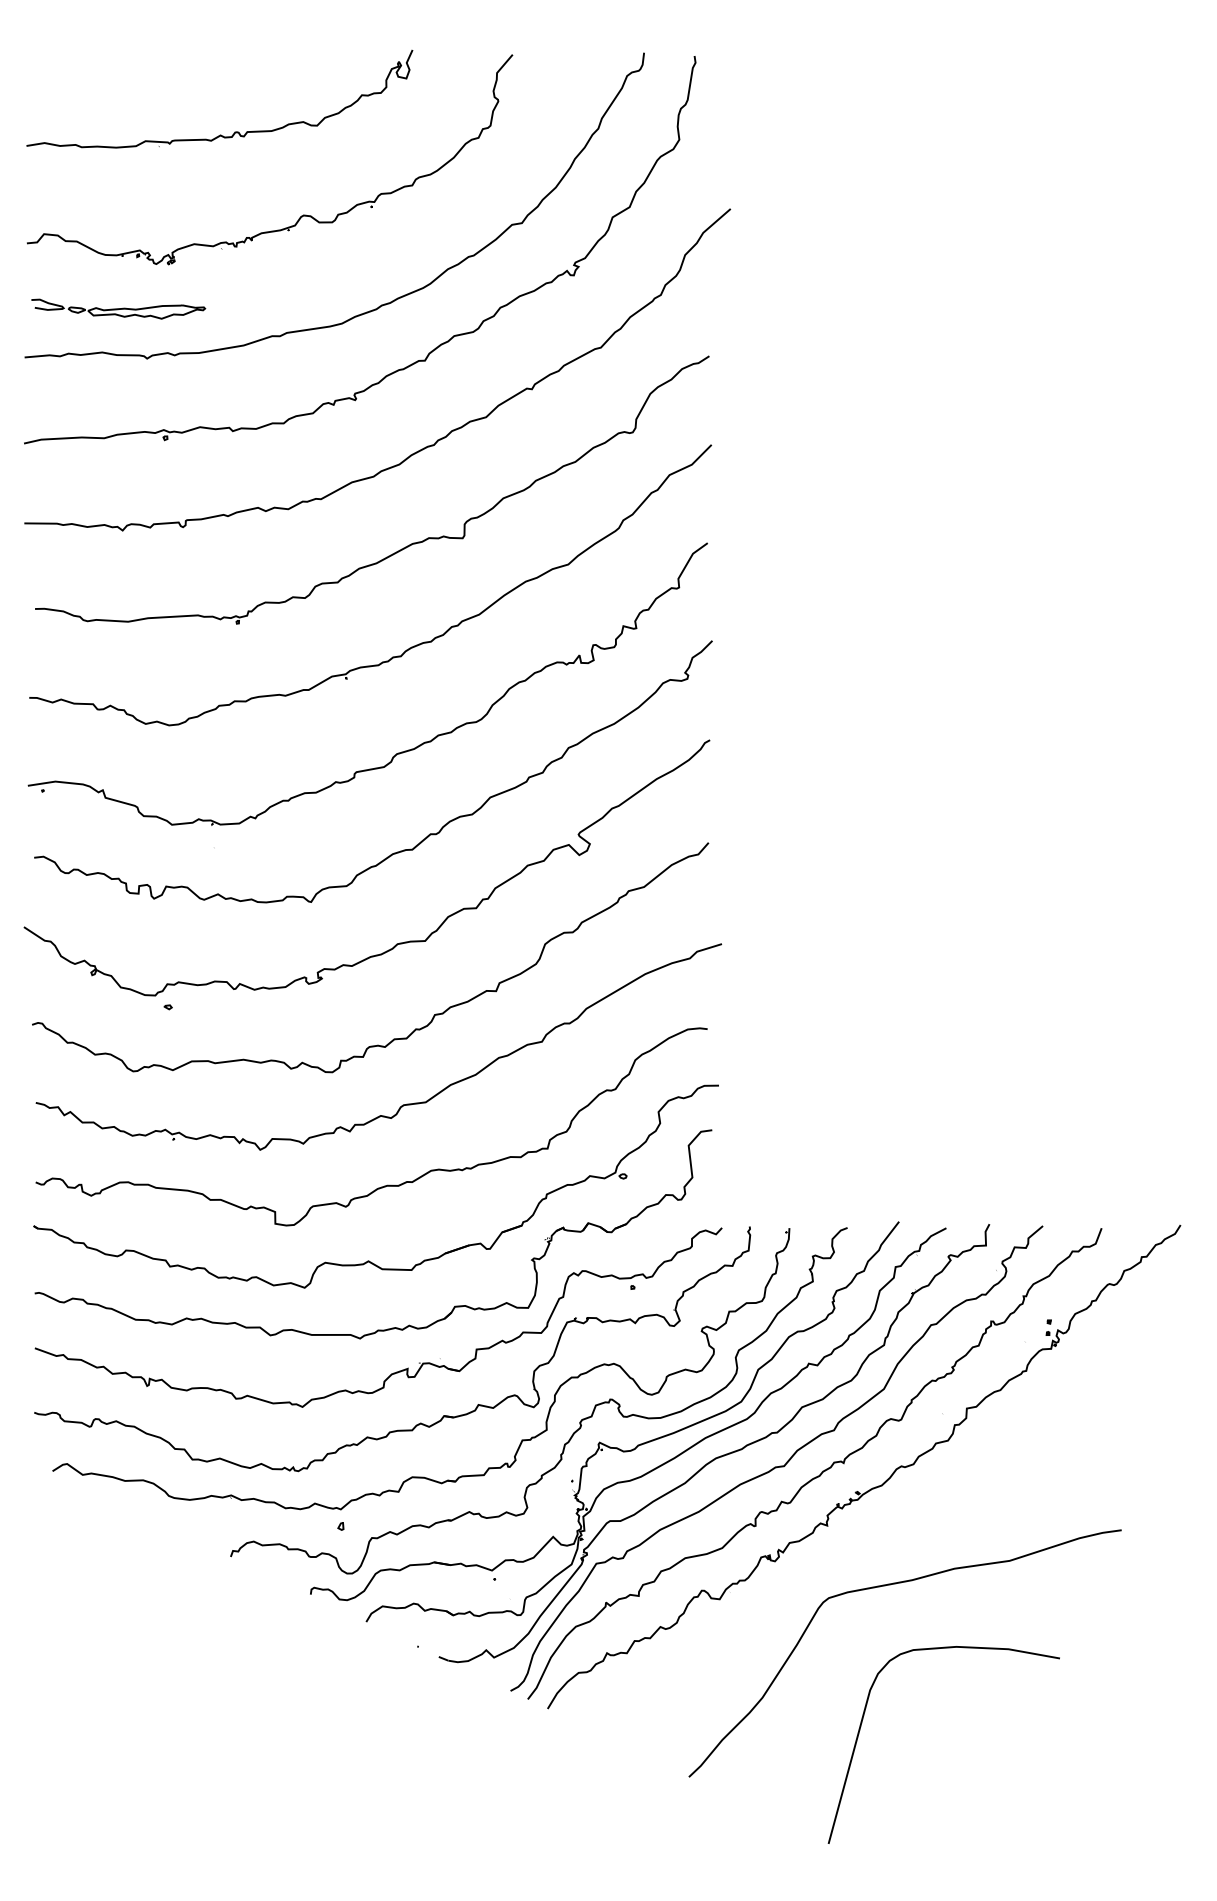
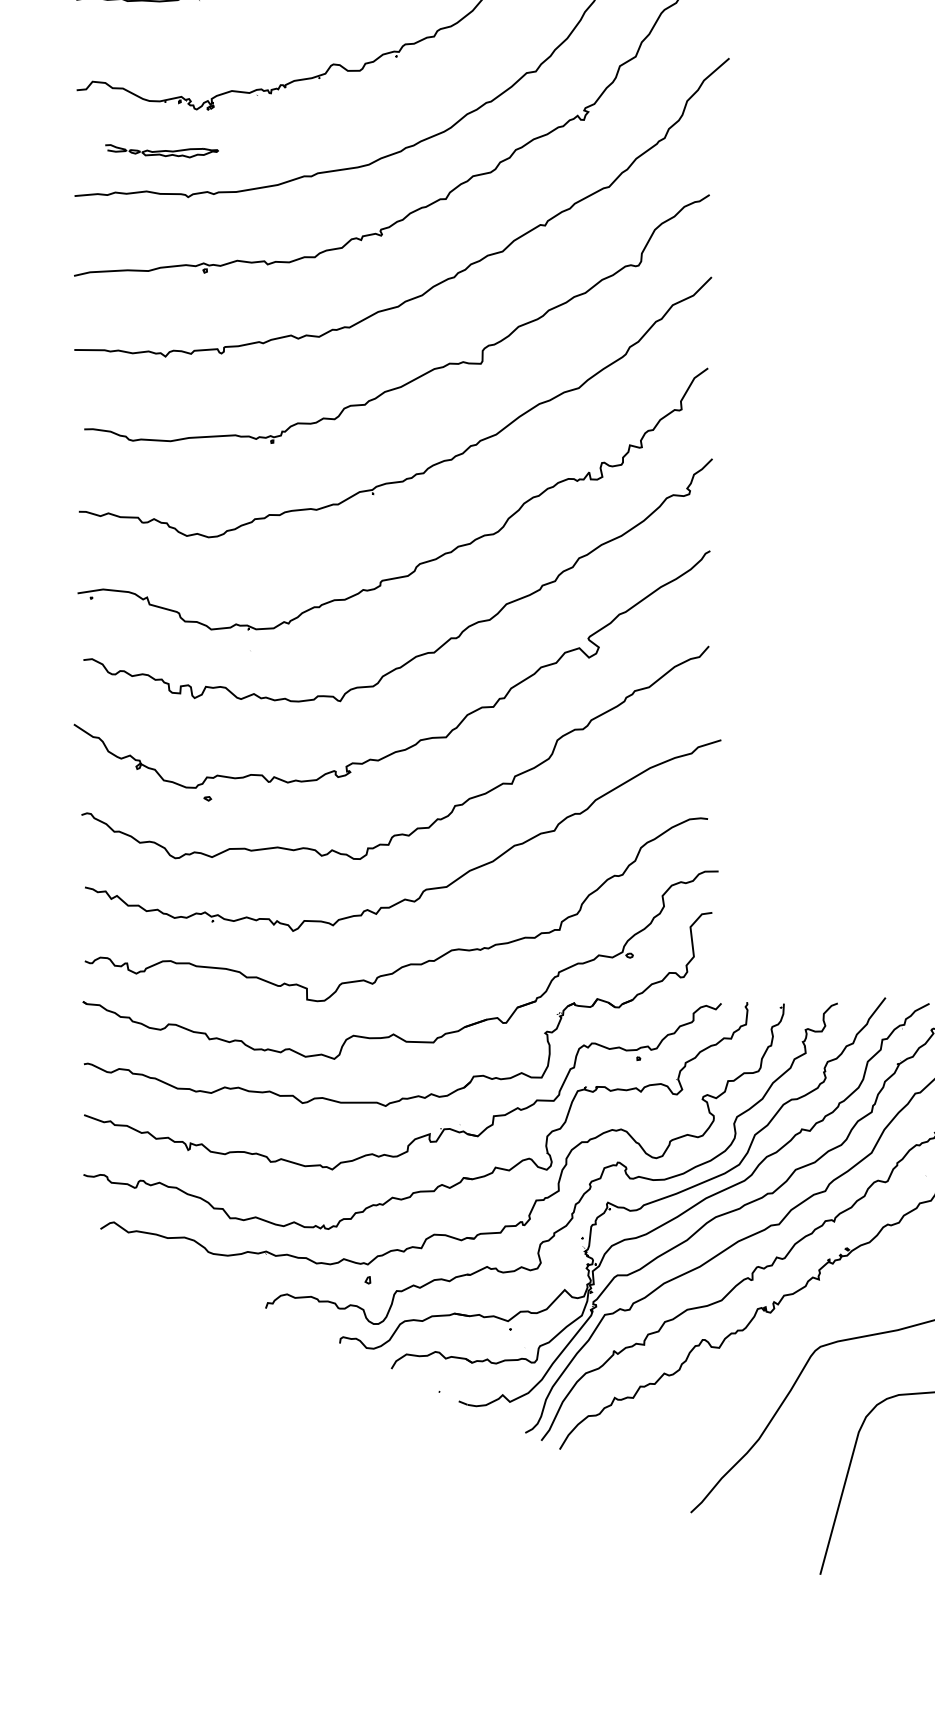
part: (118, 308) -> (161, 150), size x0.7

